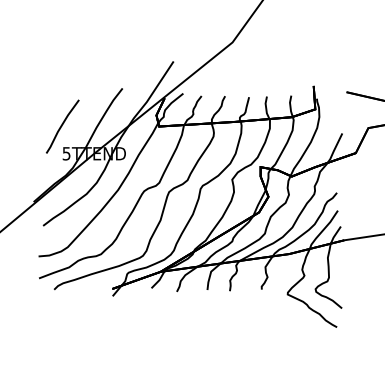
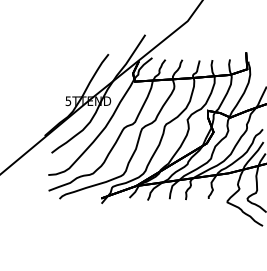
line: (62, 126) -> (65, 81), removed

